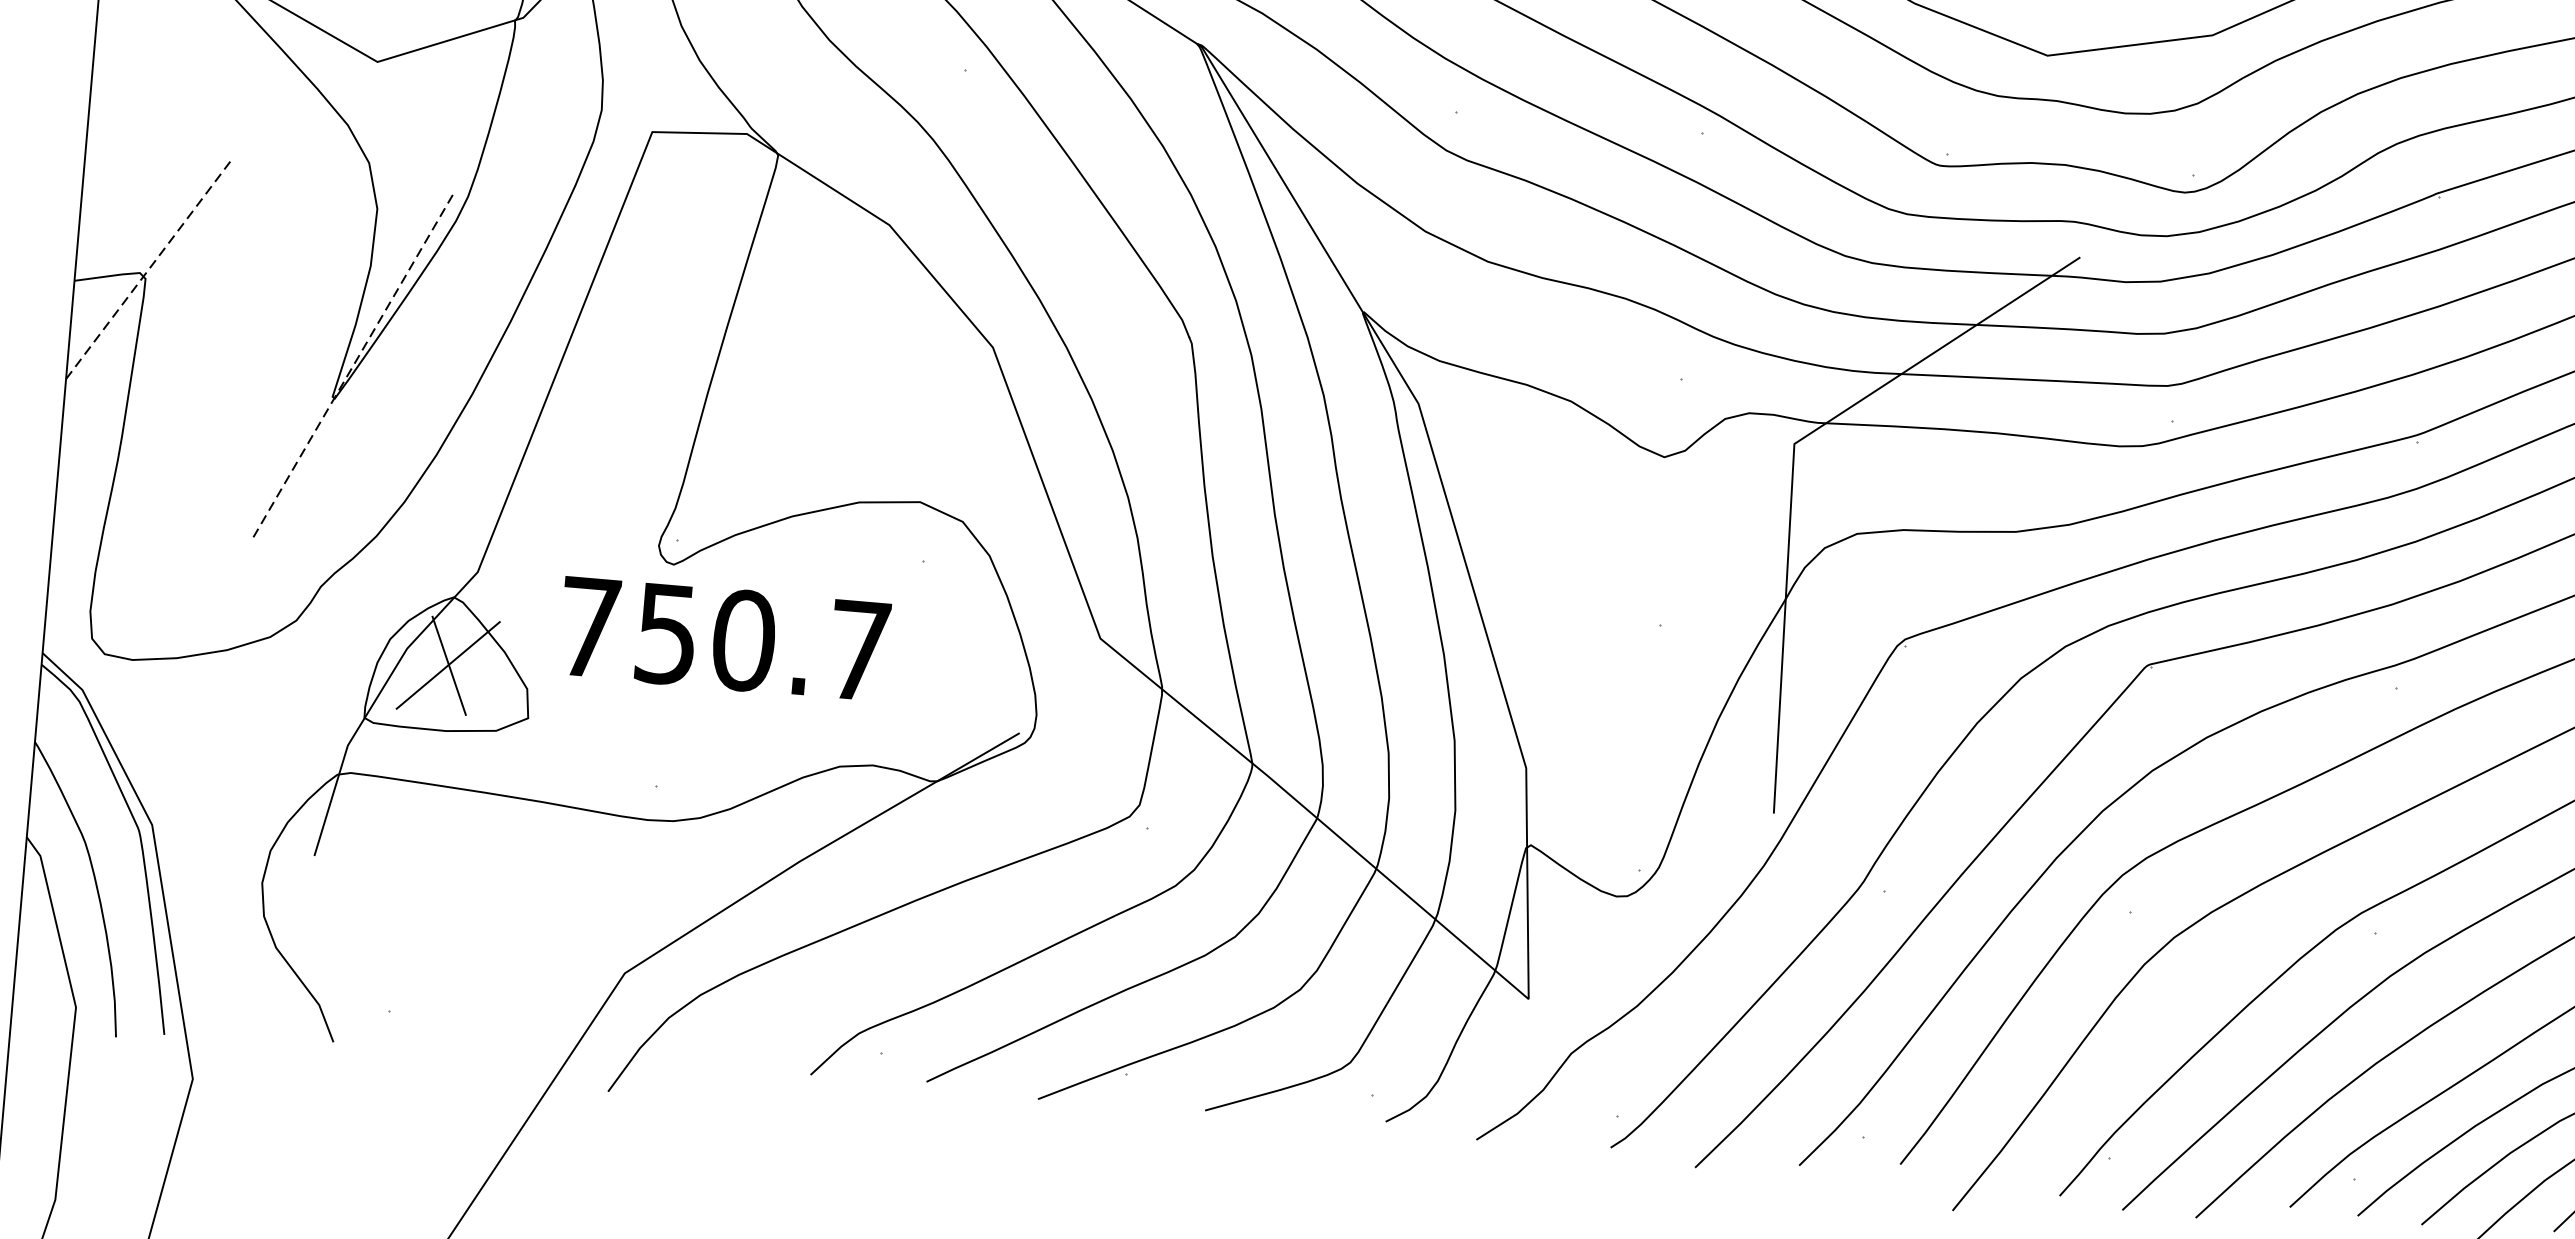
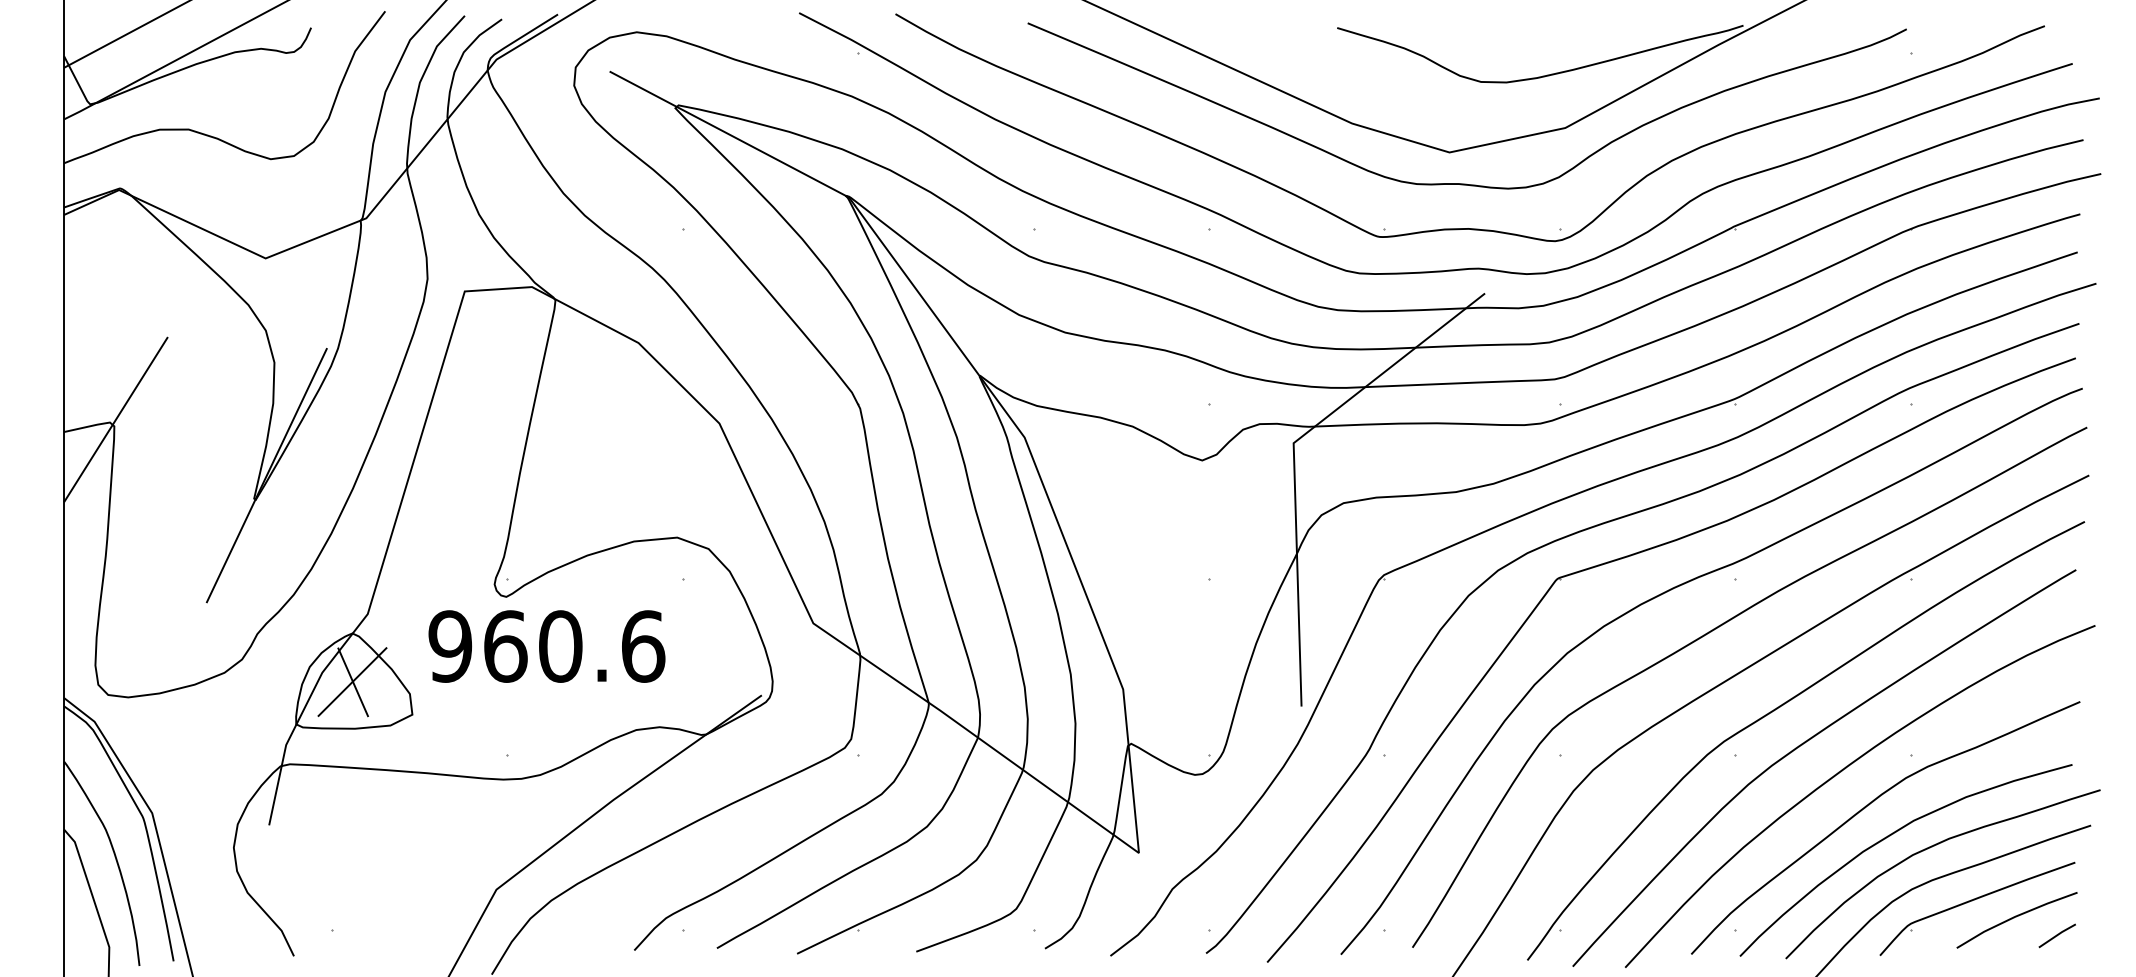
line: (149, 269) -> (116, 419), dashed -> solid
line: (354, 366) -> (267, 475), dashed -> solid
text: (724, 638) -> (546, 646), 750.7 -> 960.6

